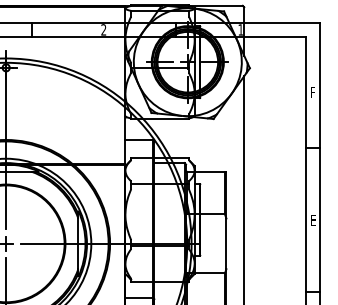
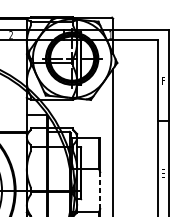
line: (226, 244) -> (100, 191), solid -> dashed

